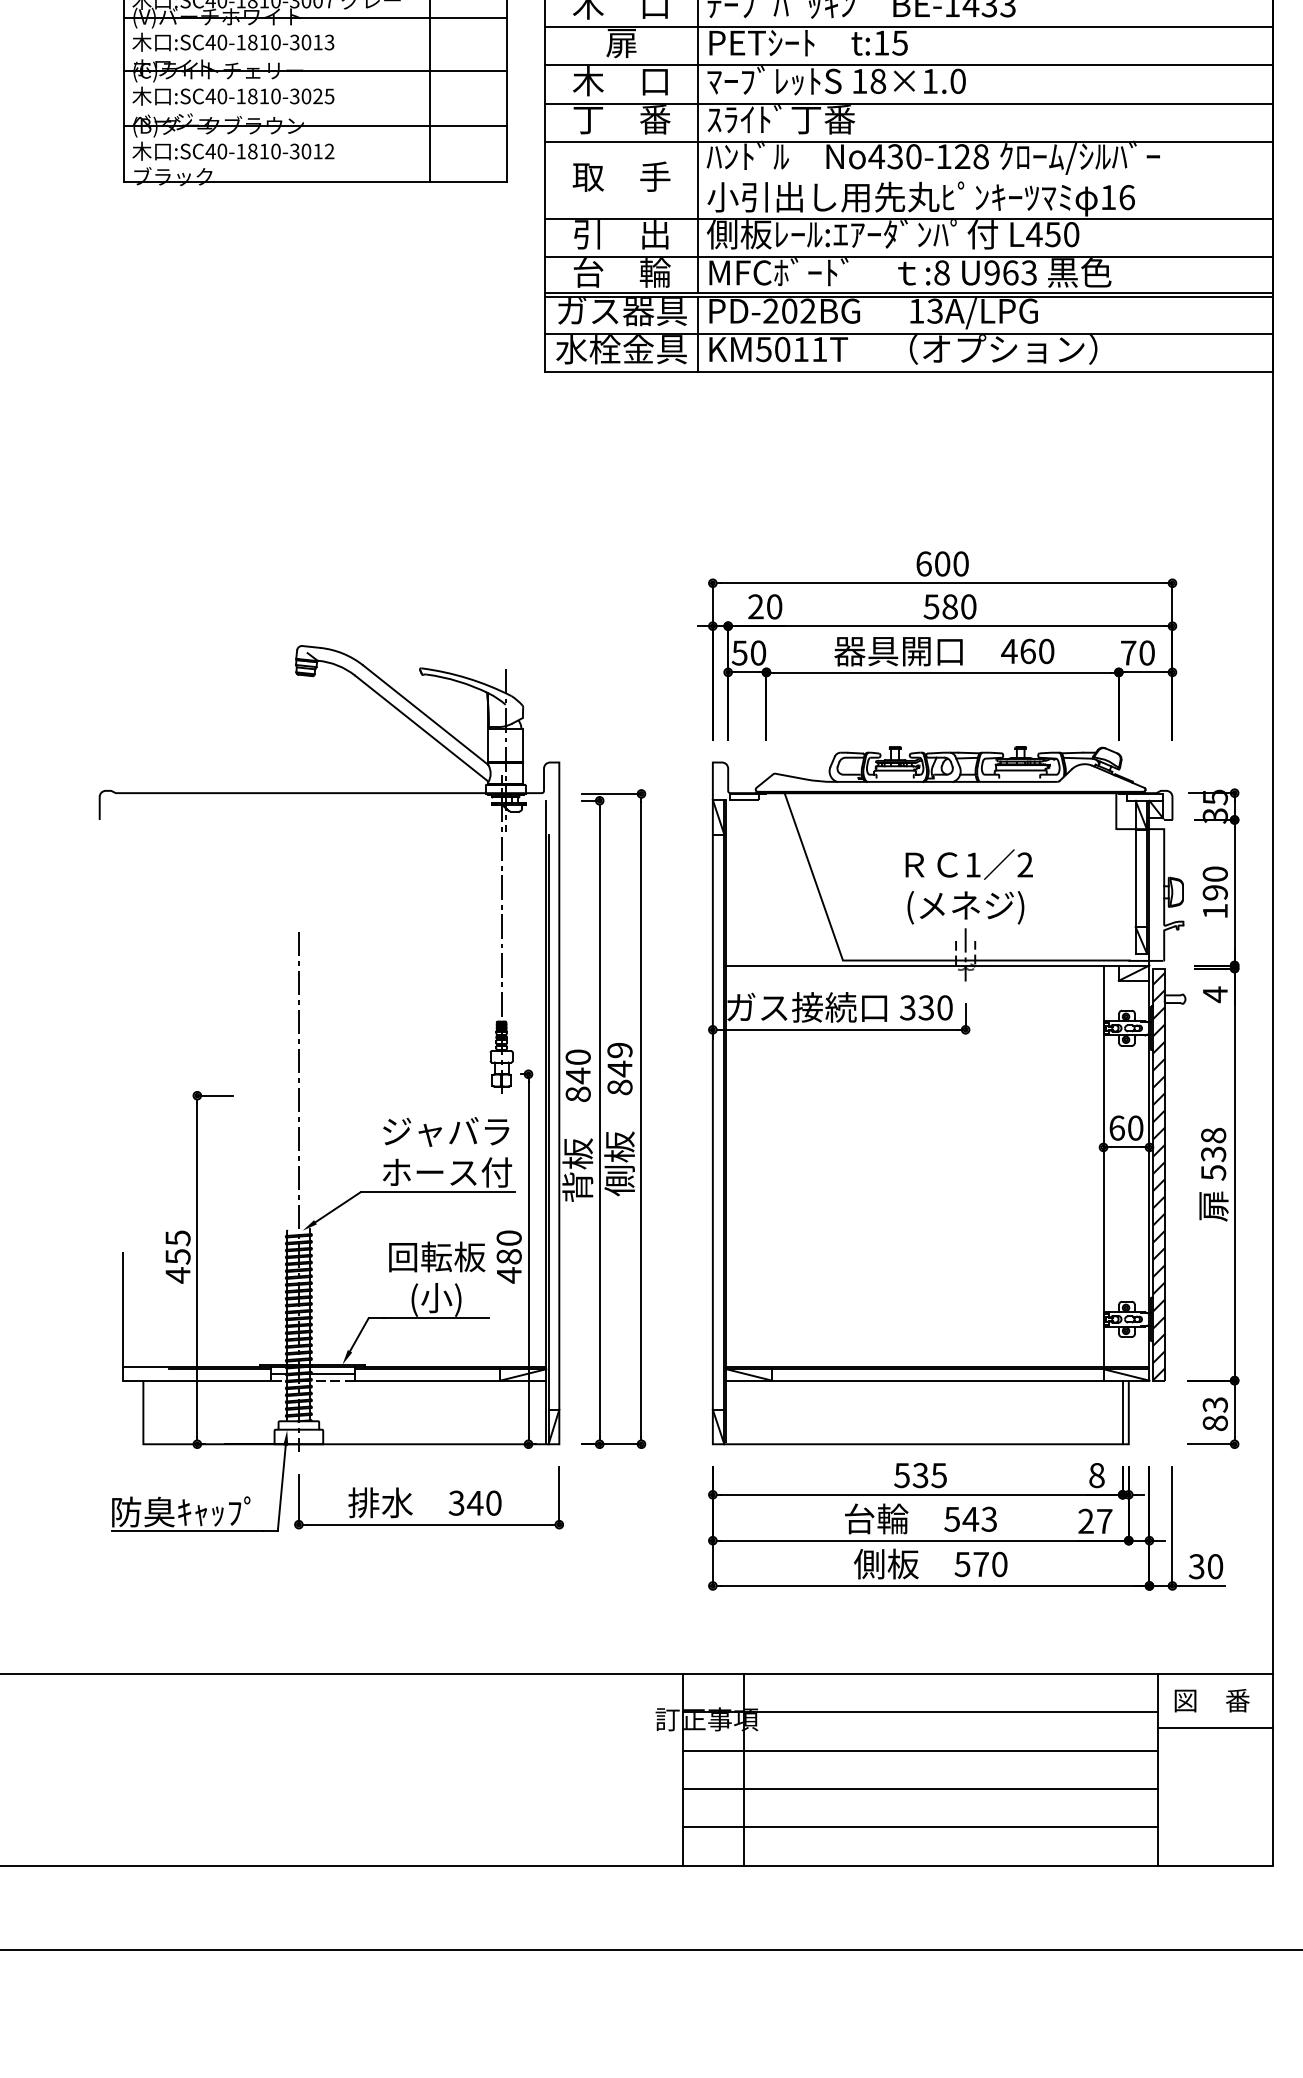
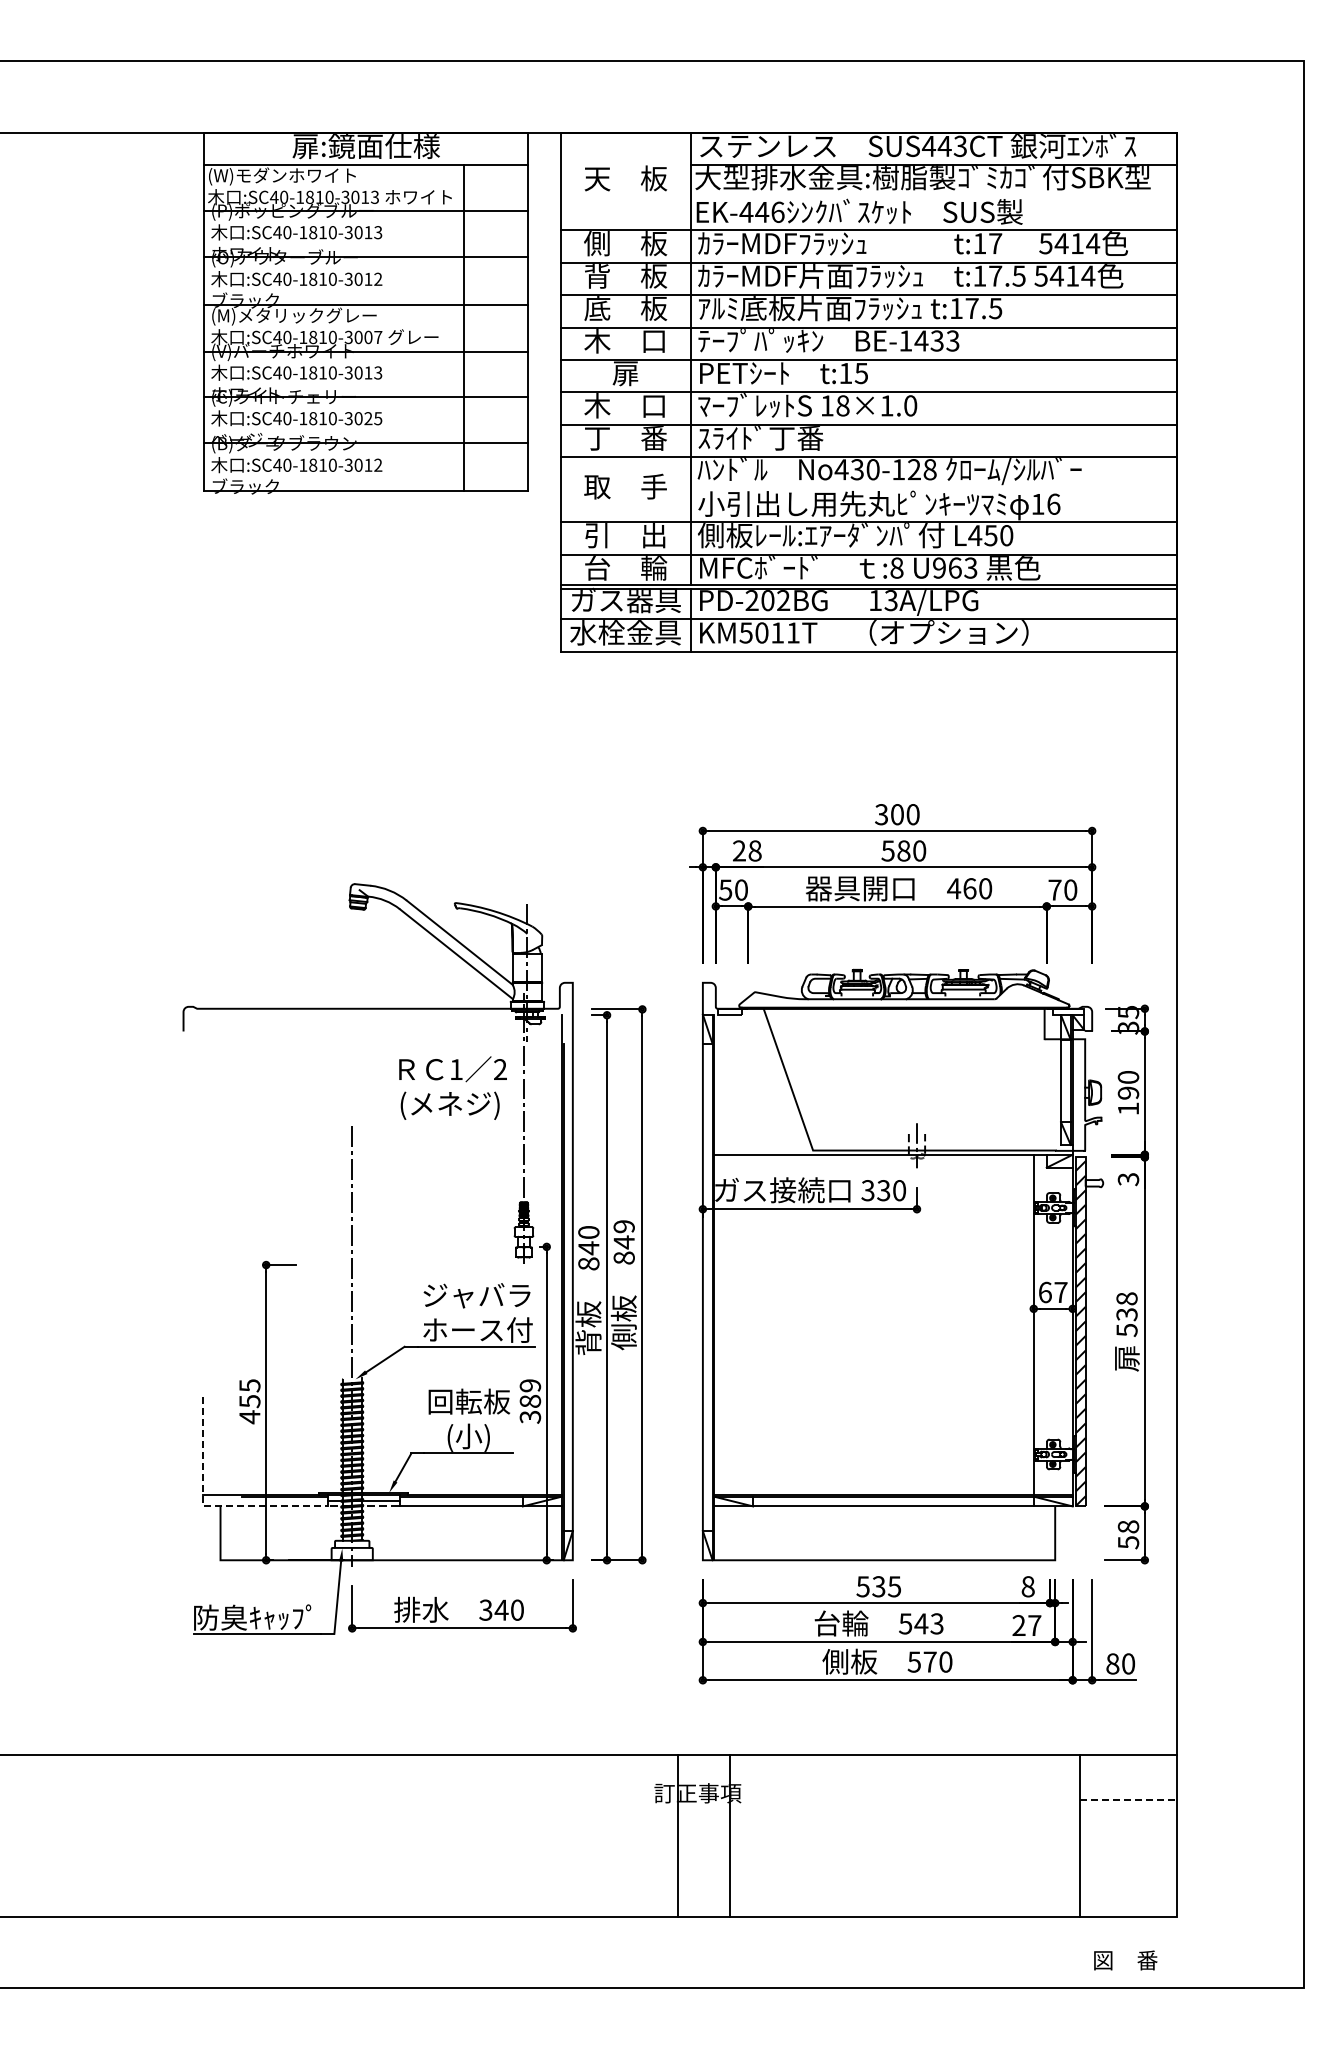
text: (923, 563) -> (881, 814), 600 -> 300
text: (773, 606) -> (754, 850), 20 -> 28
text: (968, 886) -> (452, 1087), moved
text: (1215, 994) -> (1128, 1179), 4 -> 3
text: (1135, 1128) -> (1060, 1292), 60 -> 67
text: (509, 1256) -> (530, 1401), 480 -> 389
line: (131, 1380) -> (210, 1506), solid -> dashed
line: (1123, 1412) -> (1050, 1533), removed
text: (1215, 1413) -> (1128, 1534), 83 -> 58
text: (1196, 1566) -> (1112, 1663), 30 -> 80
text: (1211, 1700) -> (1125, 1960), moved
line: (920, 1712) -> (878, 1787), removed
line: (1215, 1727) -> (1128, 1800), solid -> dashed
line: (920, 1750) -> (878, 1819), removed
line: (920, 1789) -> (878, 1852), removed
line: (920, 1827) -> (878, 1884), removed

